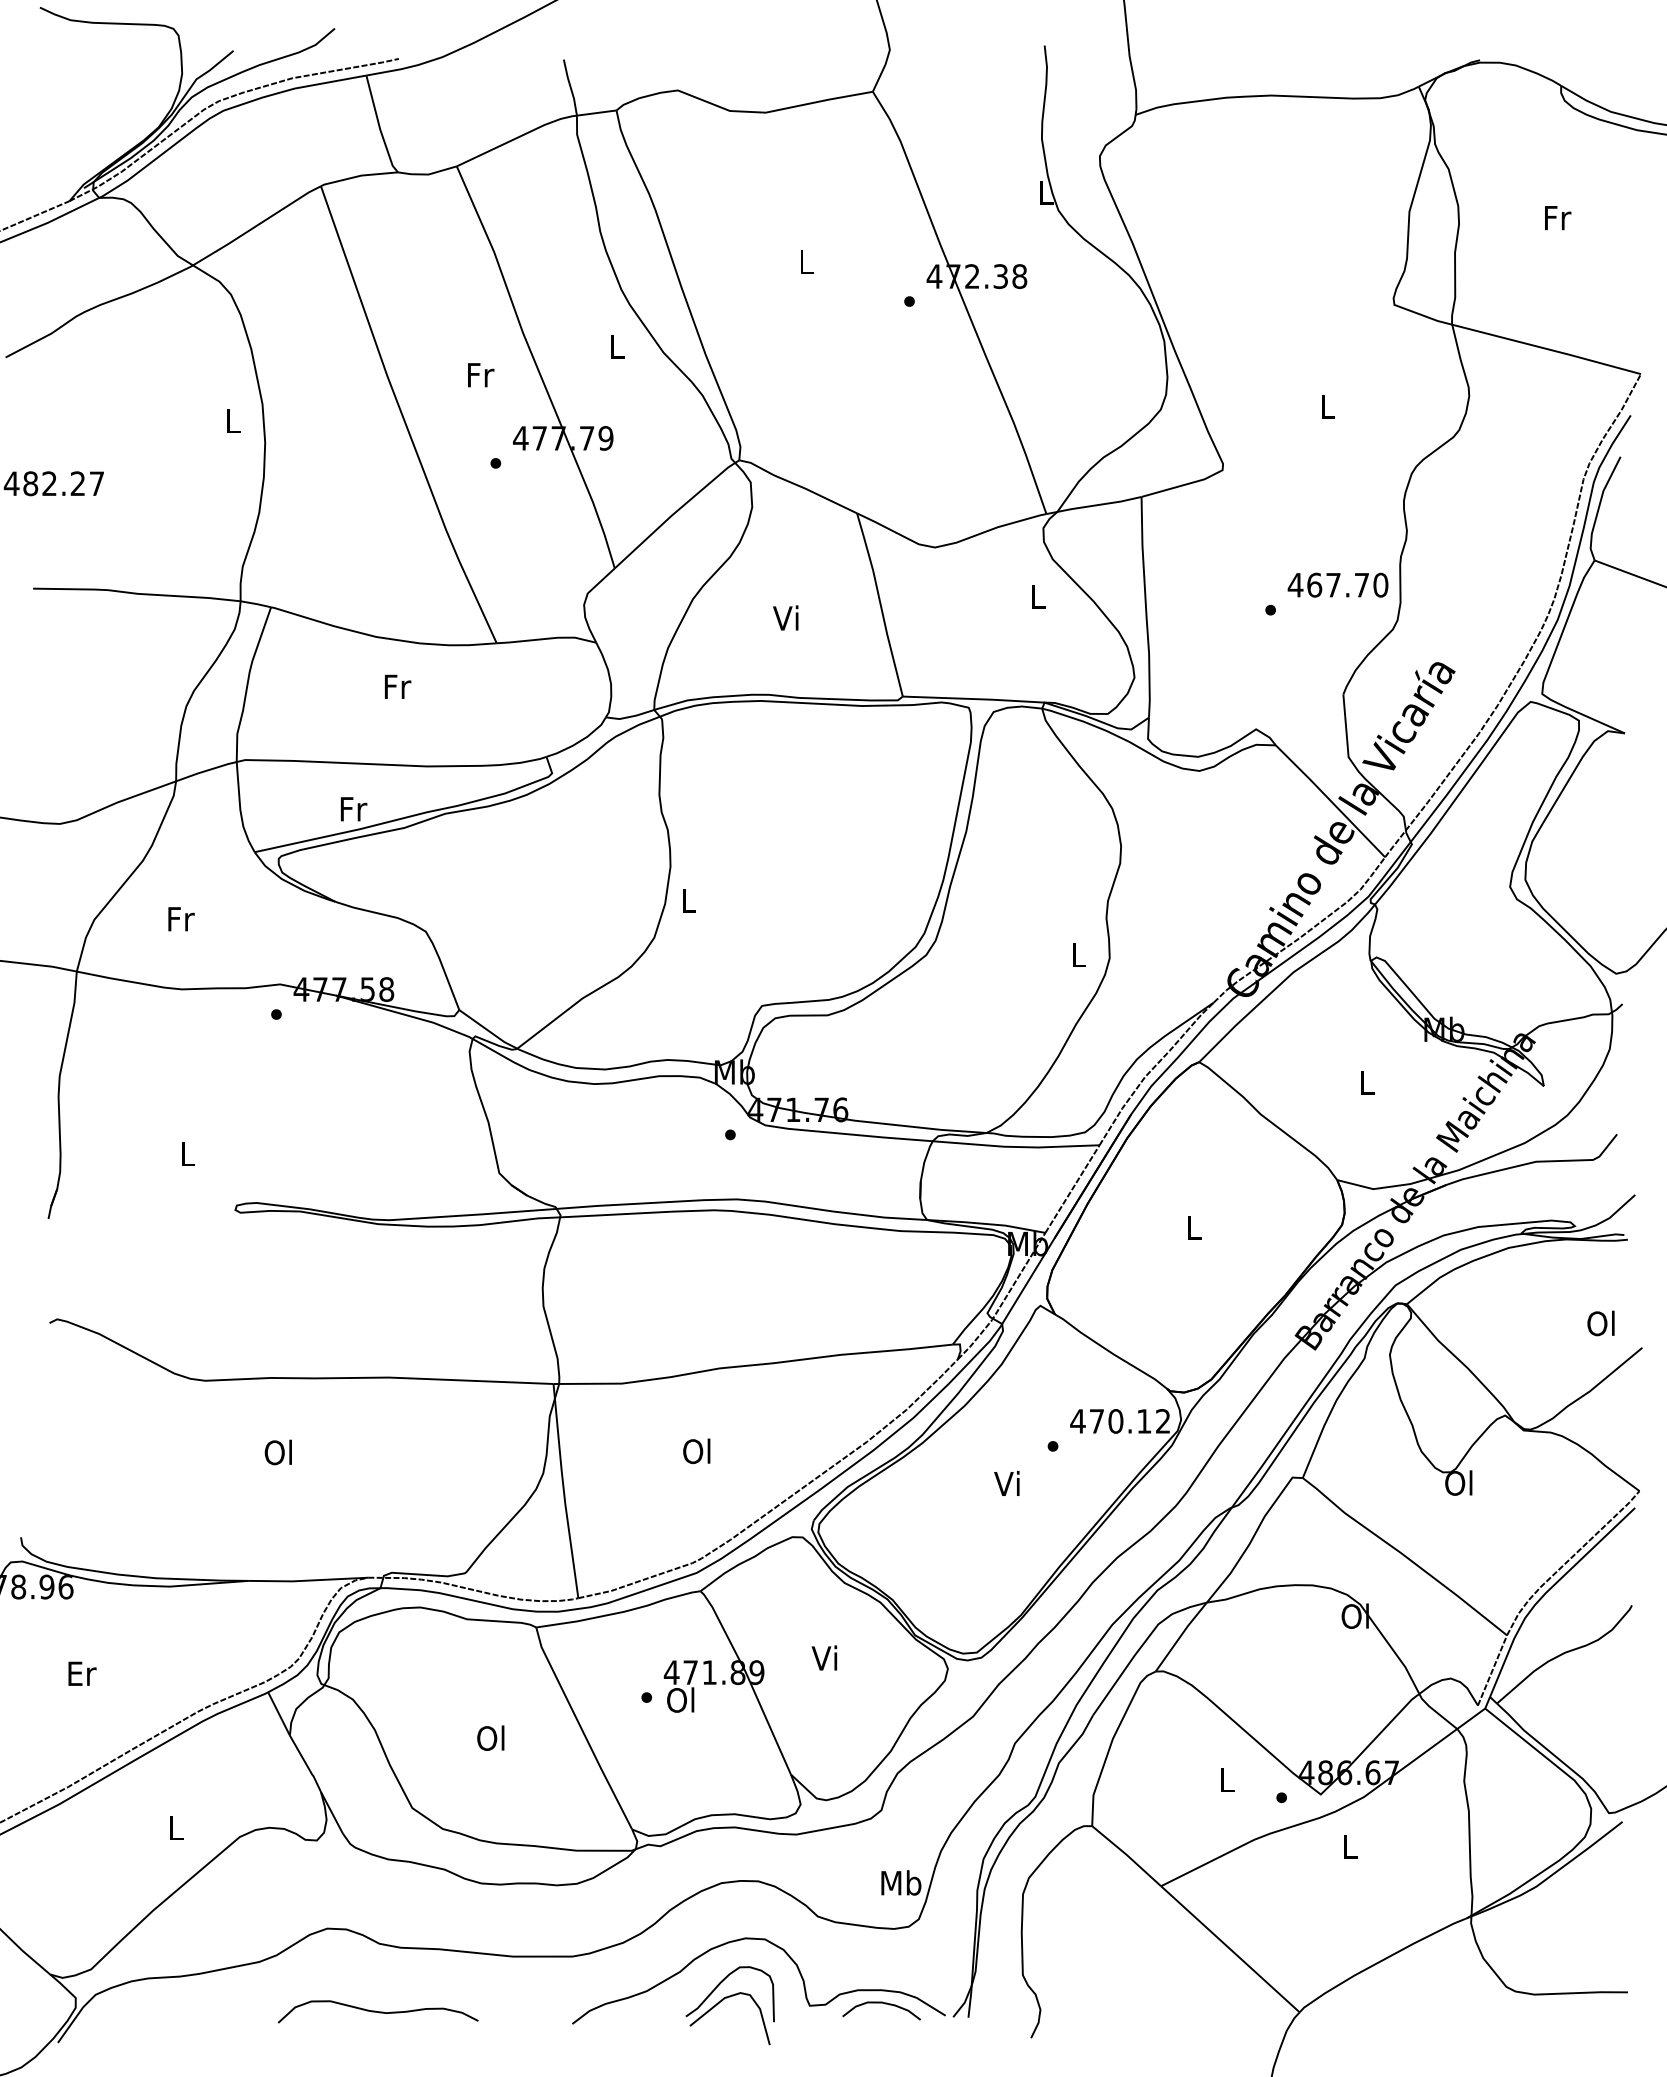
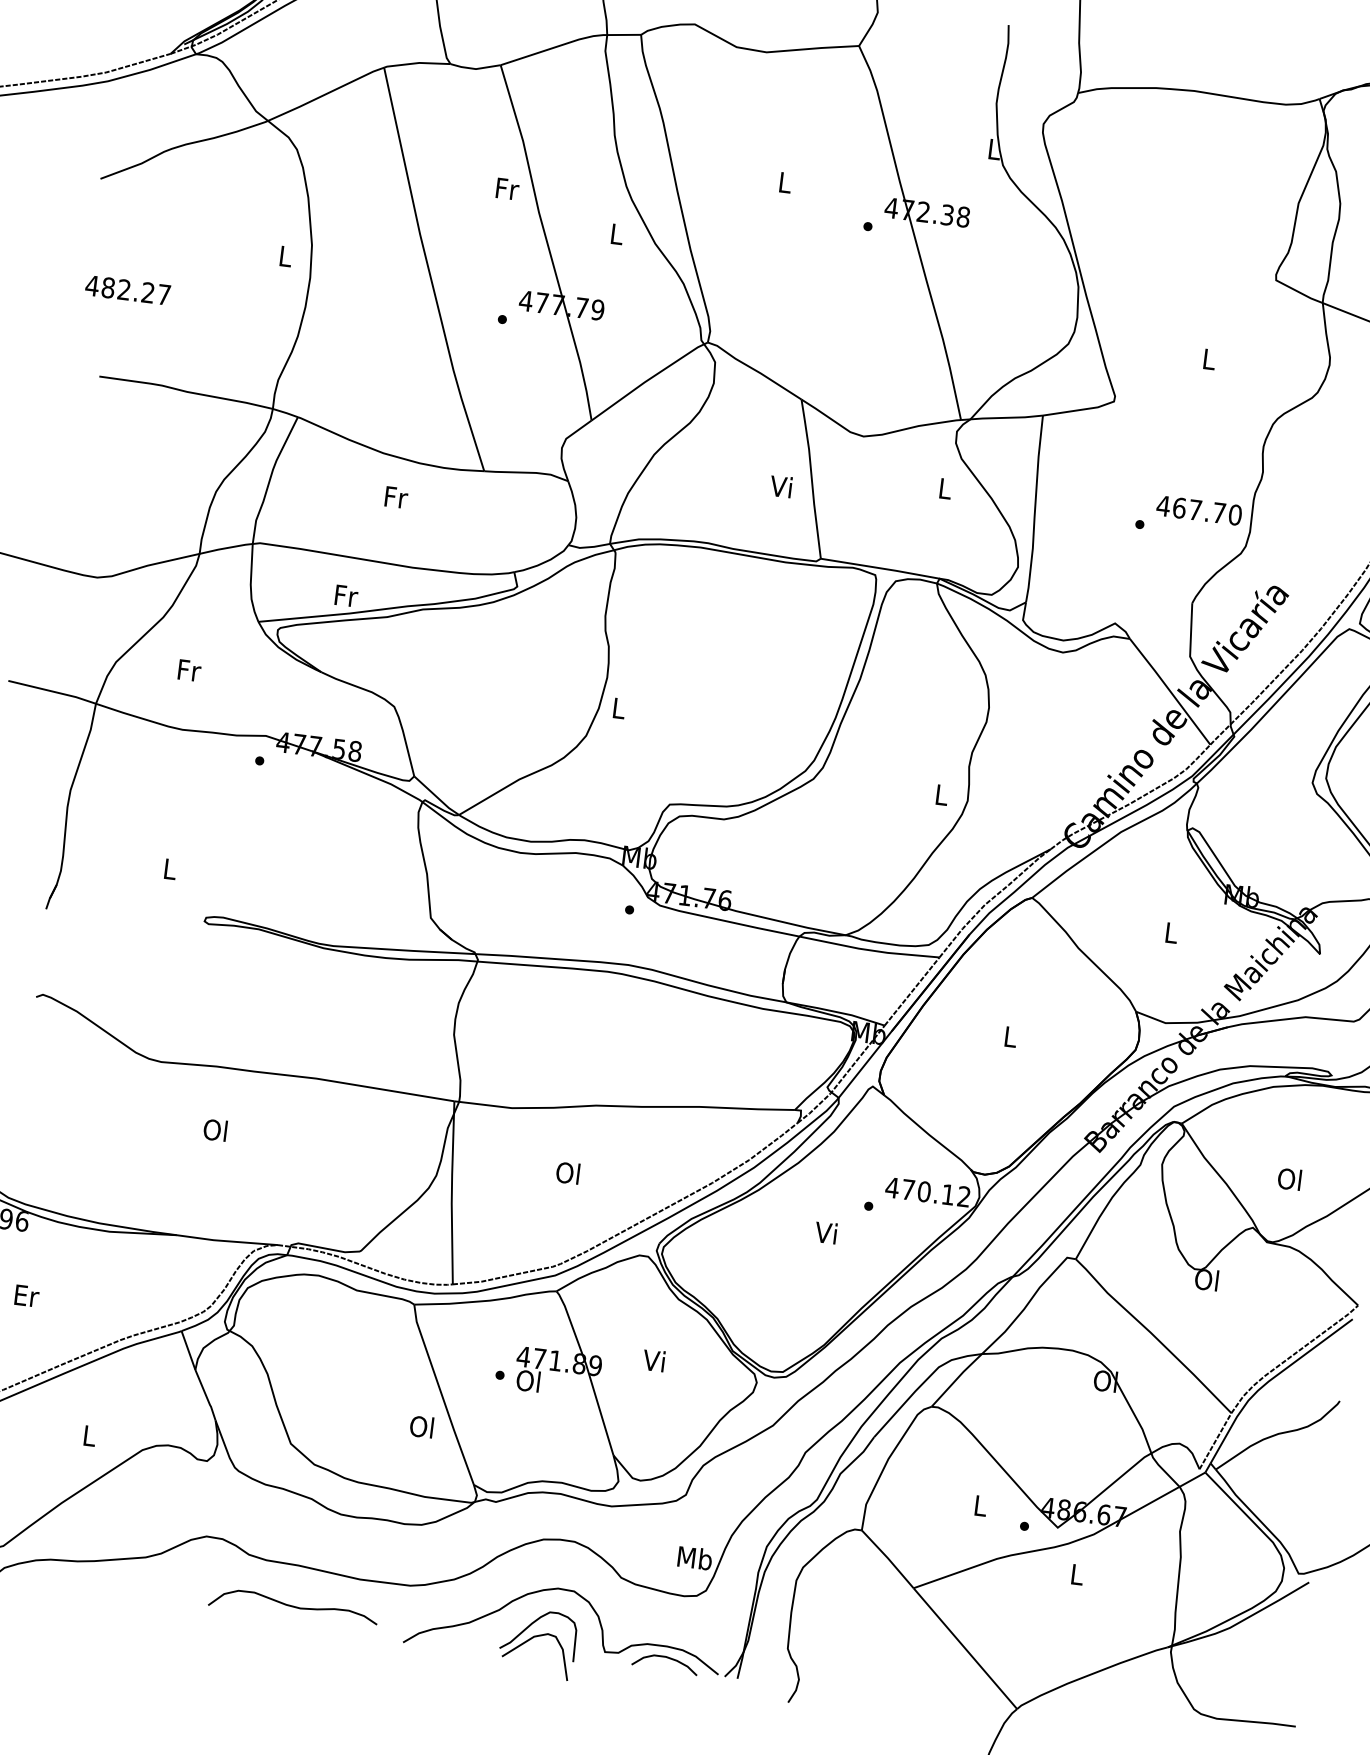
text: (481, 375) -> (508, 189), moved
text: (785, 617) -> (780, 486), moved
text: (1600, 1323) -> (1289, 1179), moved
text: (490, 1737) -> (421, 1426), moved
curve: (377, 2011) -> (293, 1606), moved

